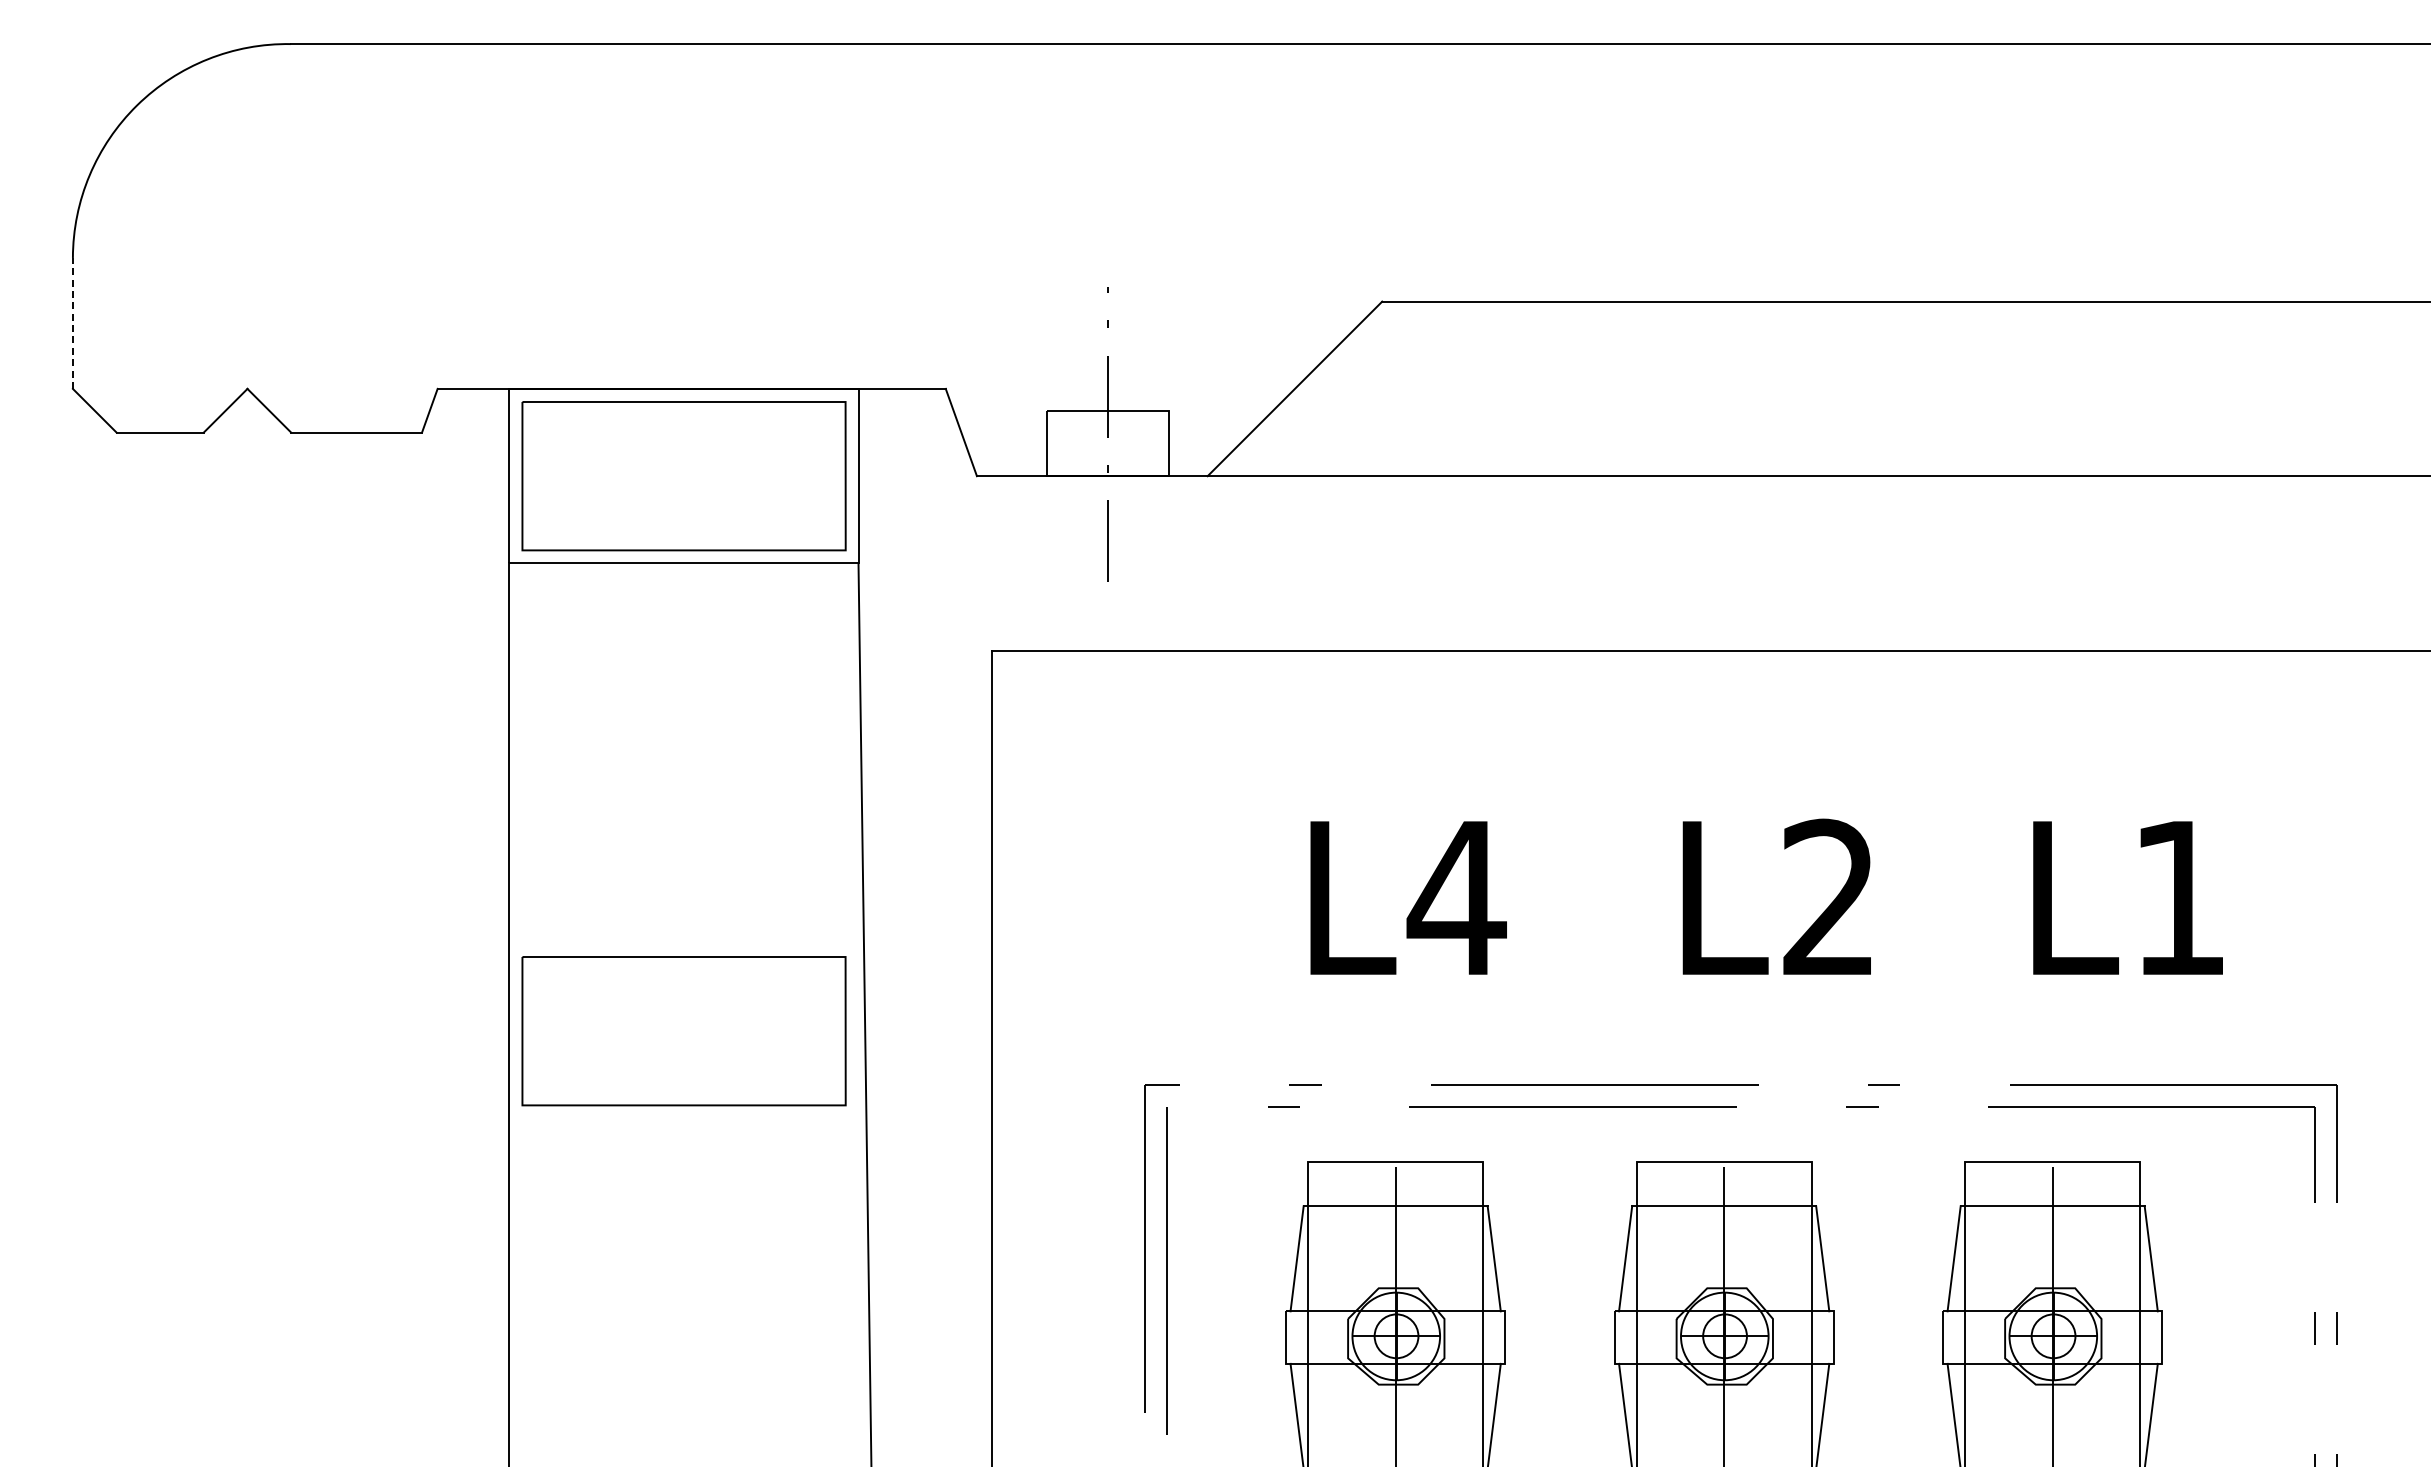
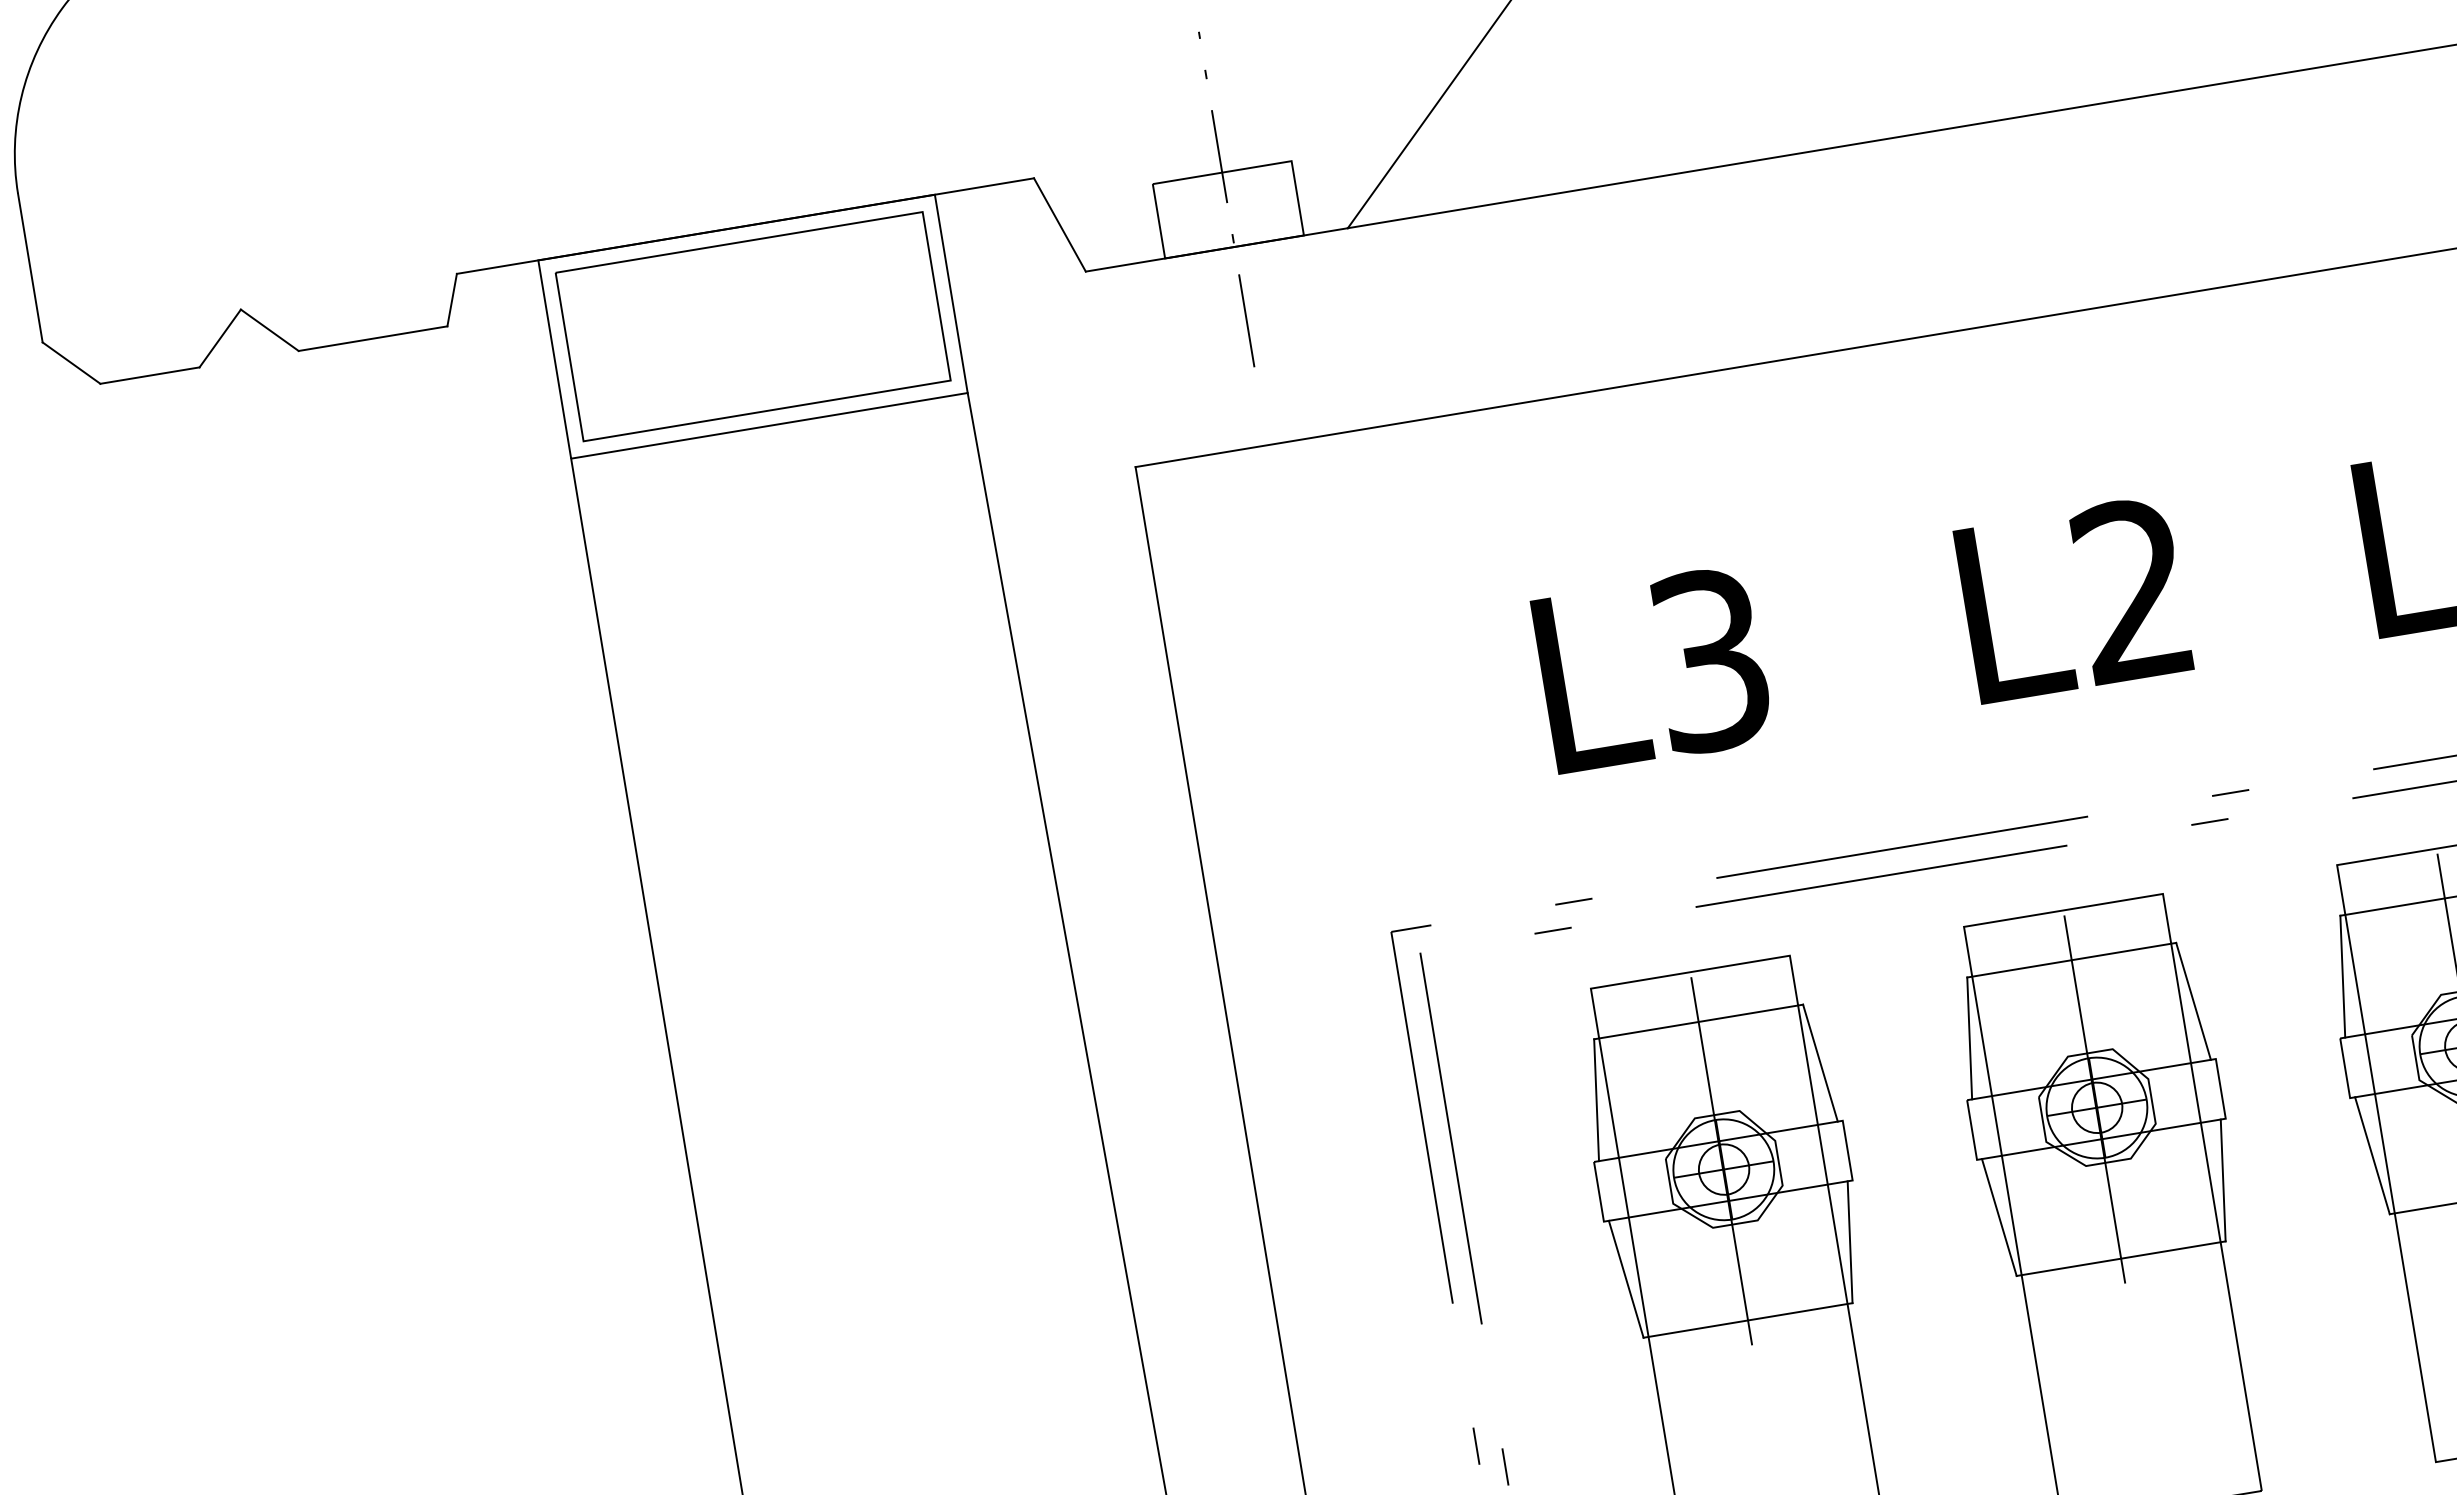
line: (72, 322) -> (29, 267), dashed -> solid
text: (1456, 897) -> (1709, 659), L4 -> L3
part: (683, 1031) -> (856, 957), removed

